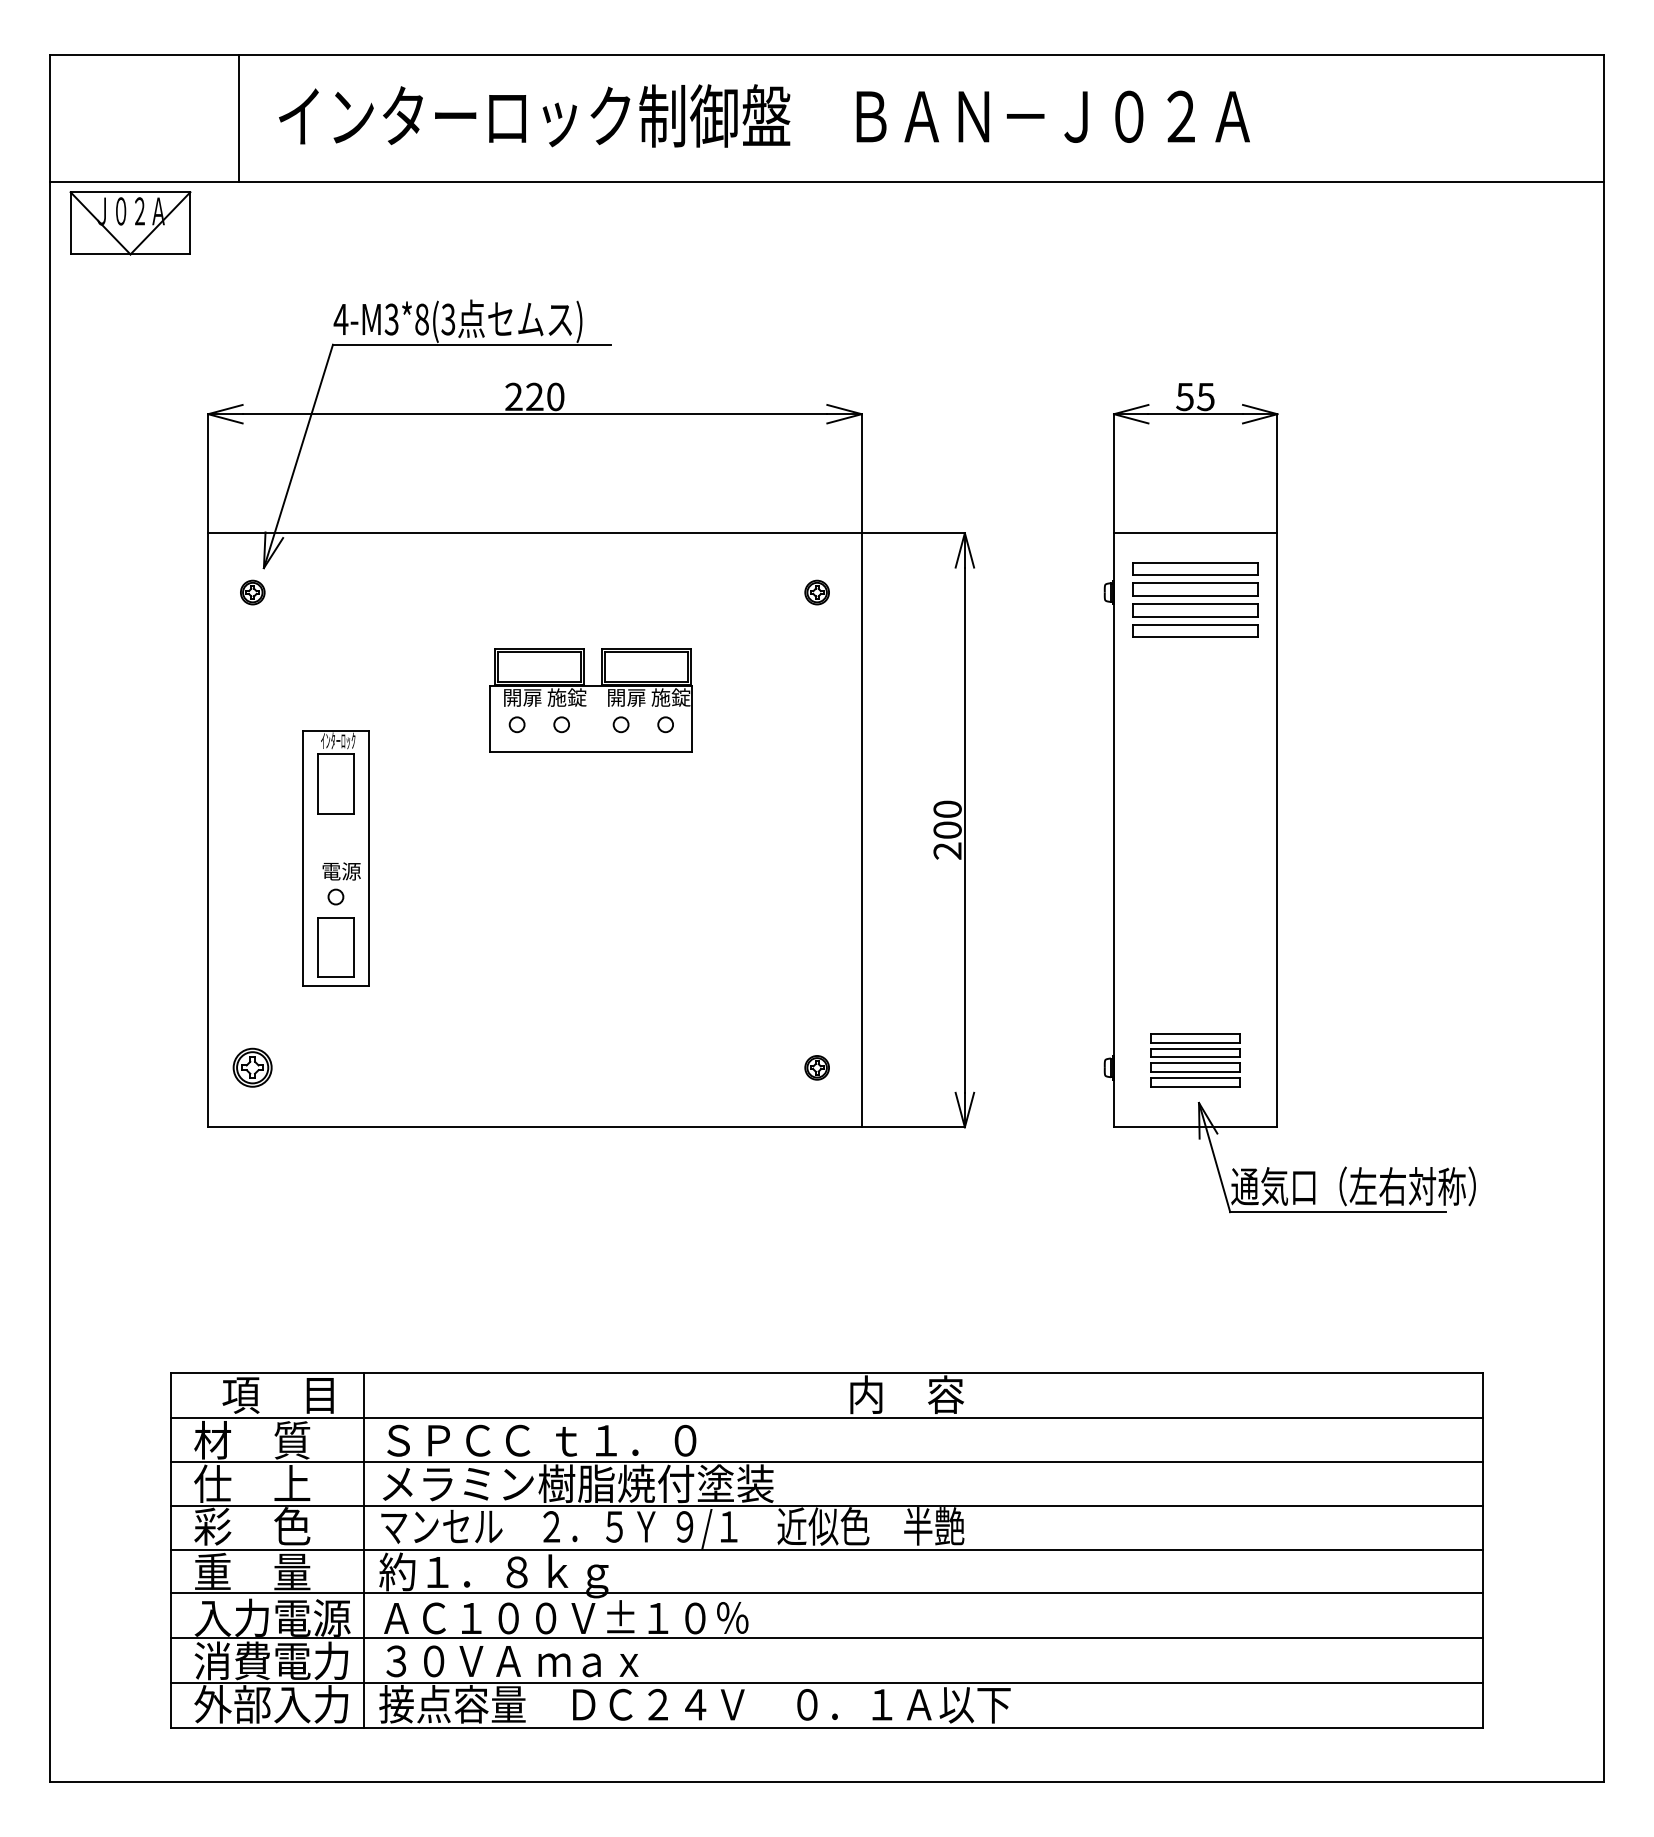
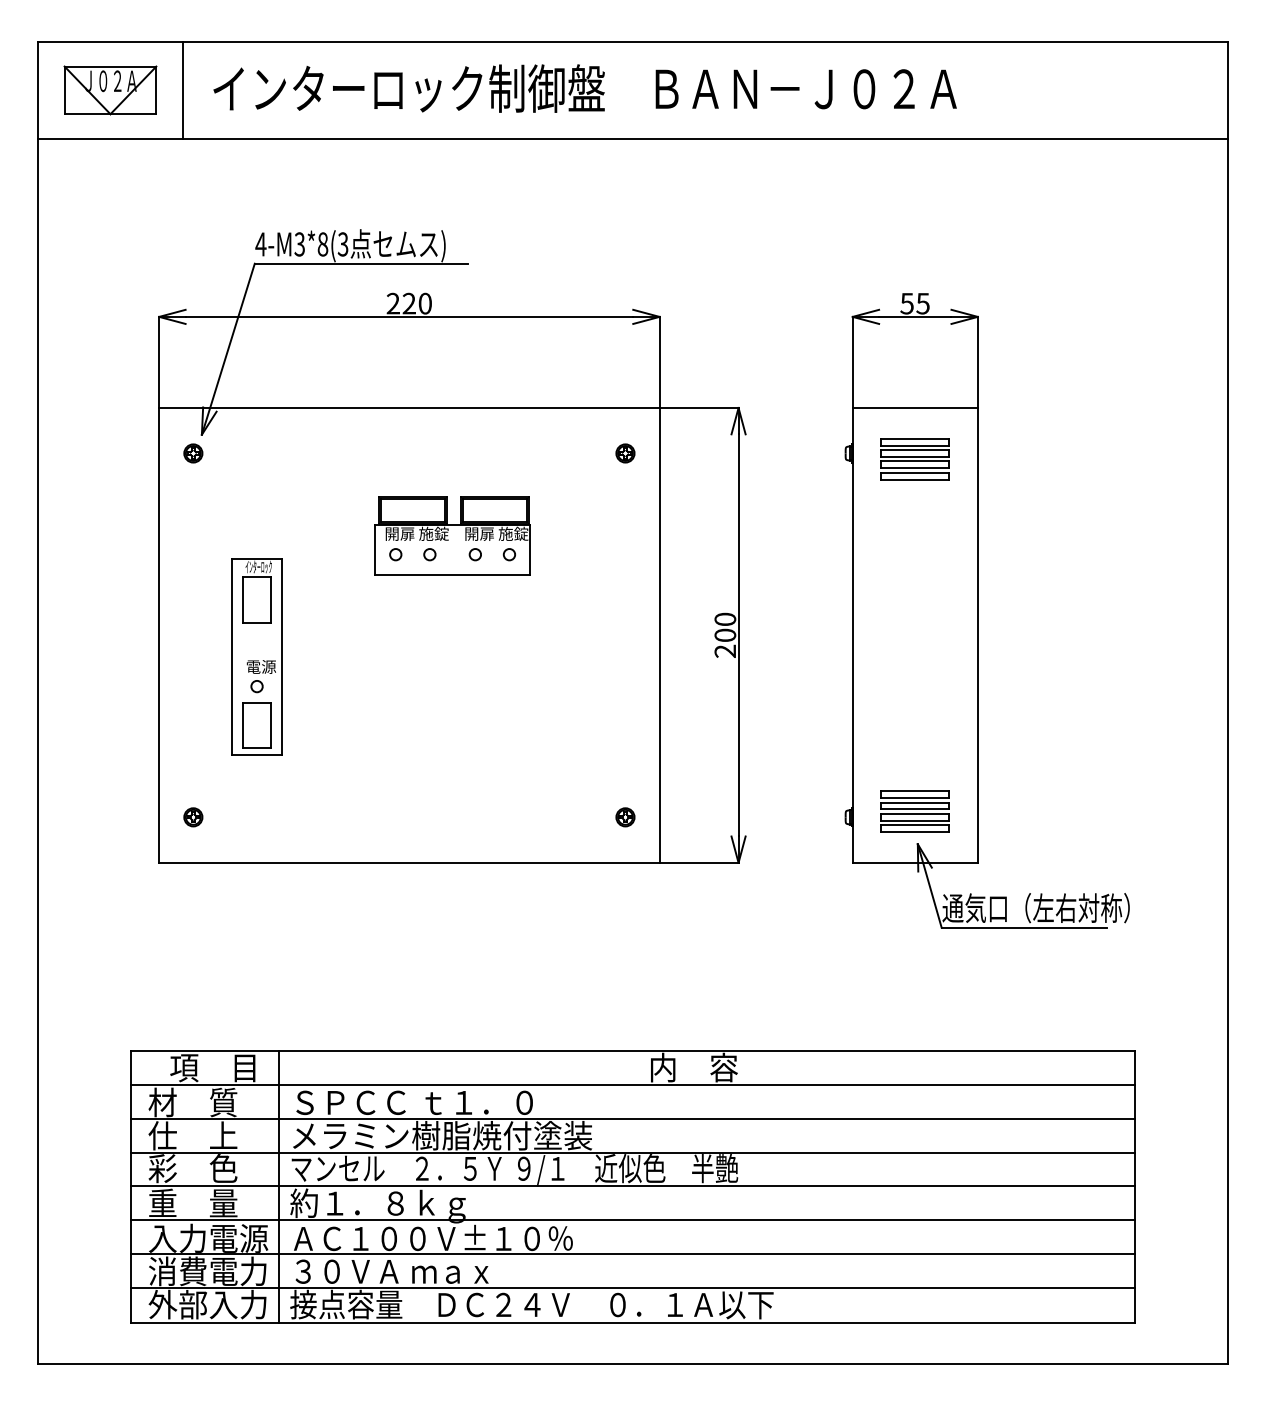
part: (130, 223) -> (110, 90), moved
part: (1195, 599) -> (915, 458), size x0.71
part: (252, 1067) -> (193, 817), size x0.62

